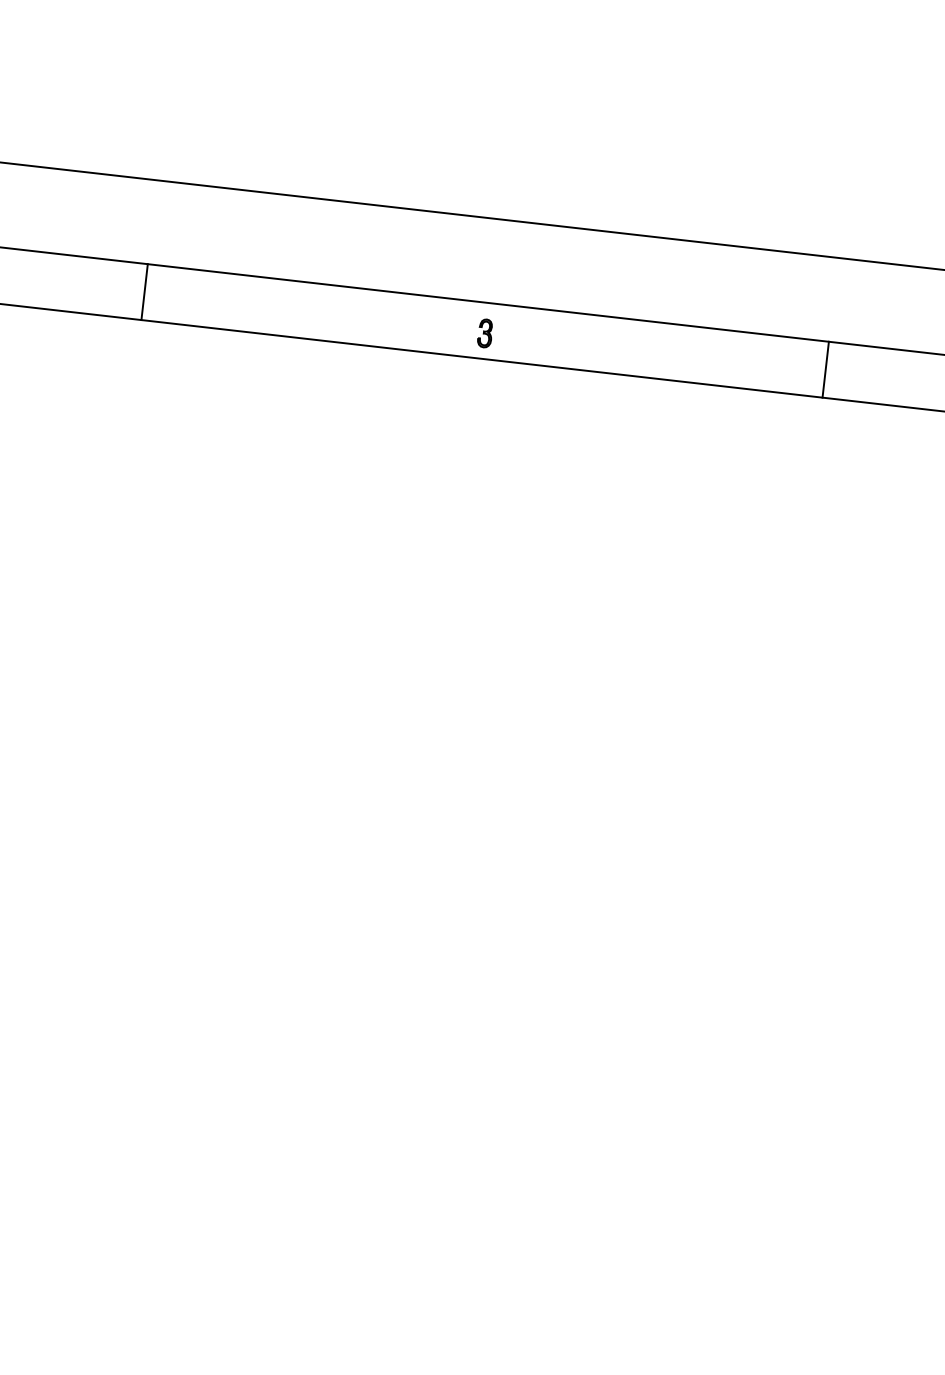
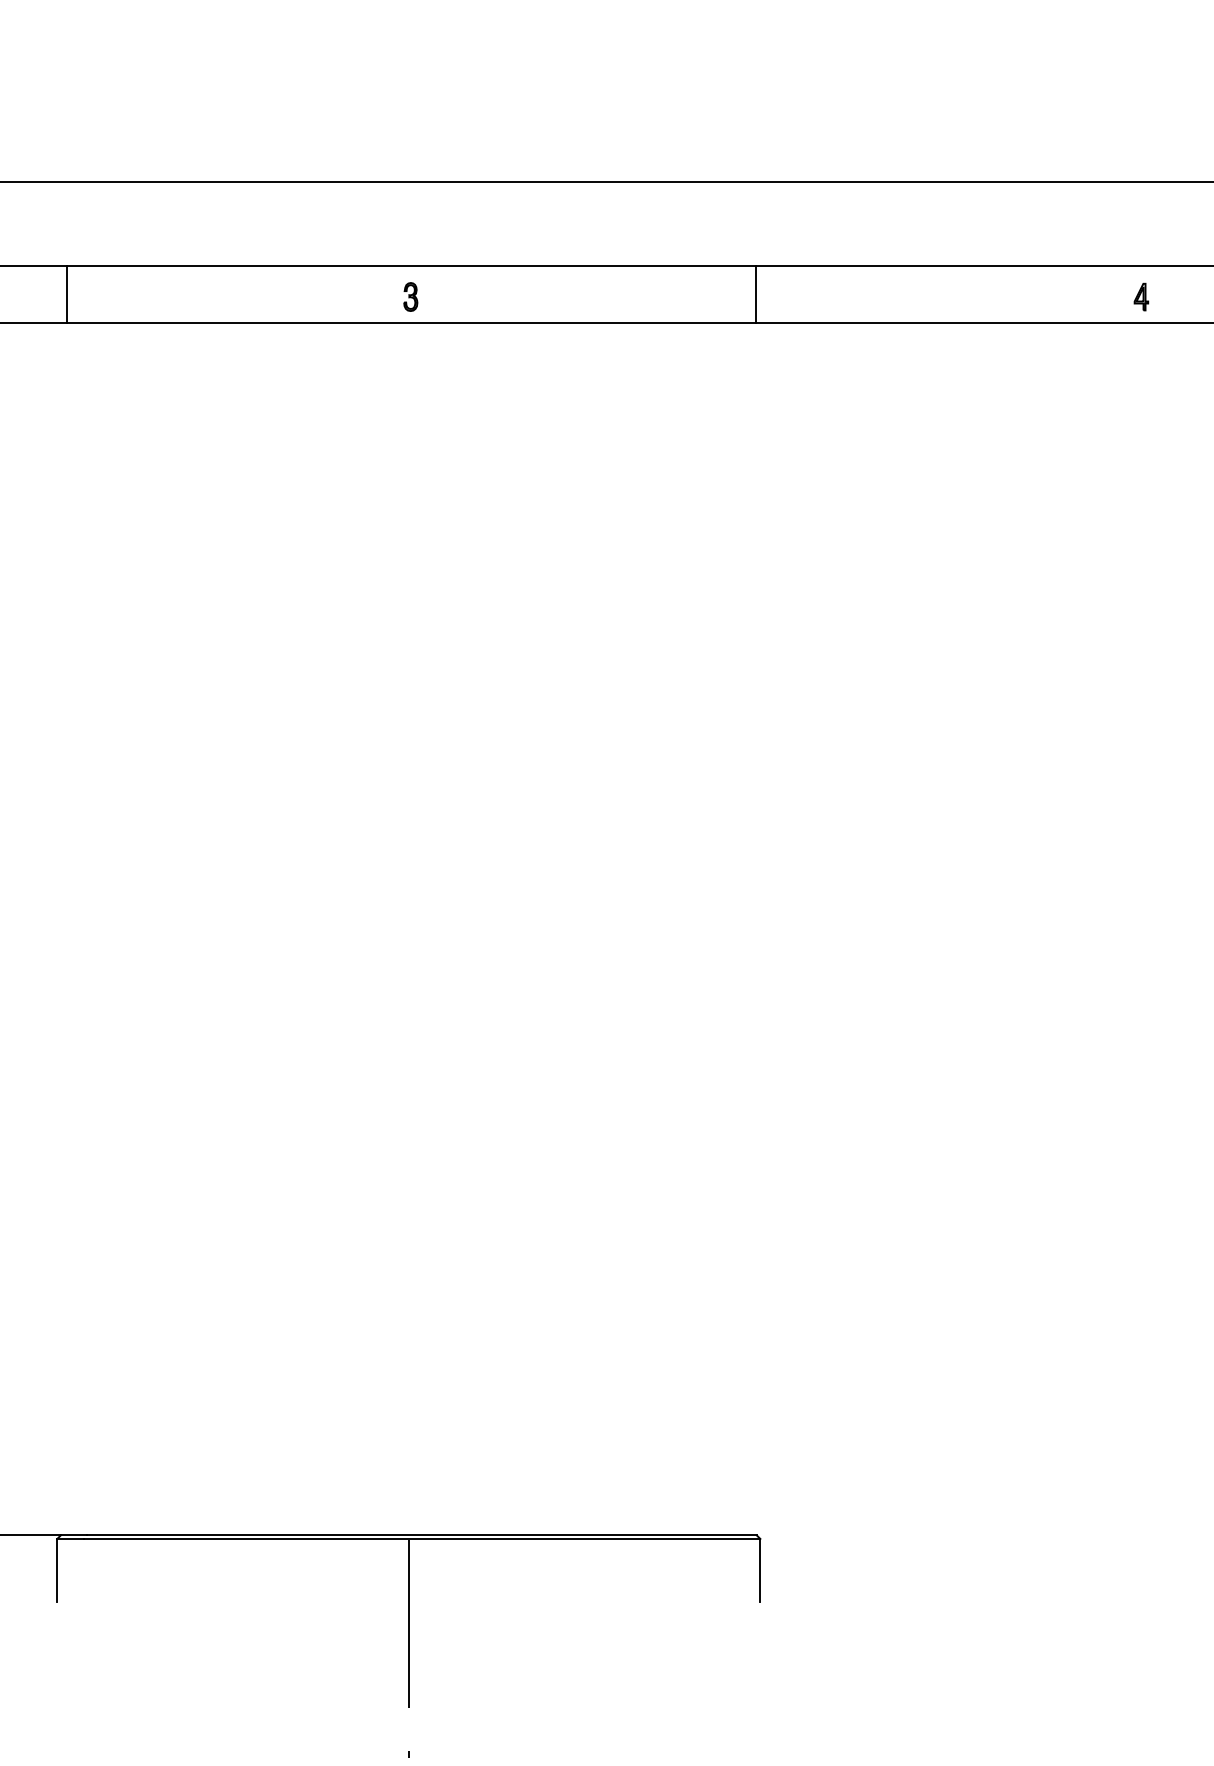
line: (144, 292) -> (66, 294), moved
part: (485, 332) -> (410, 296), moved
line: (826, 369) -> (756, 294), moved

